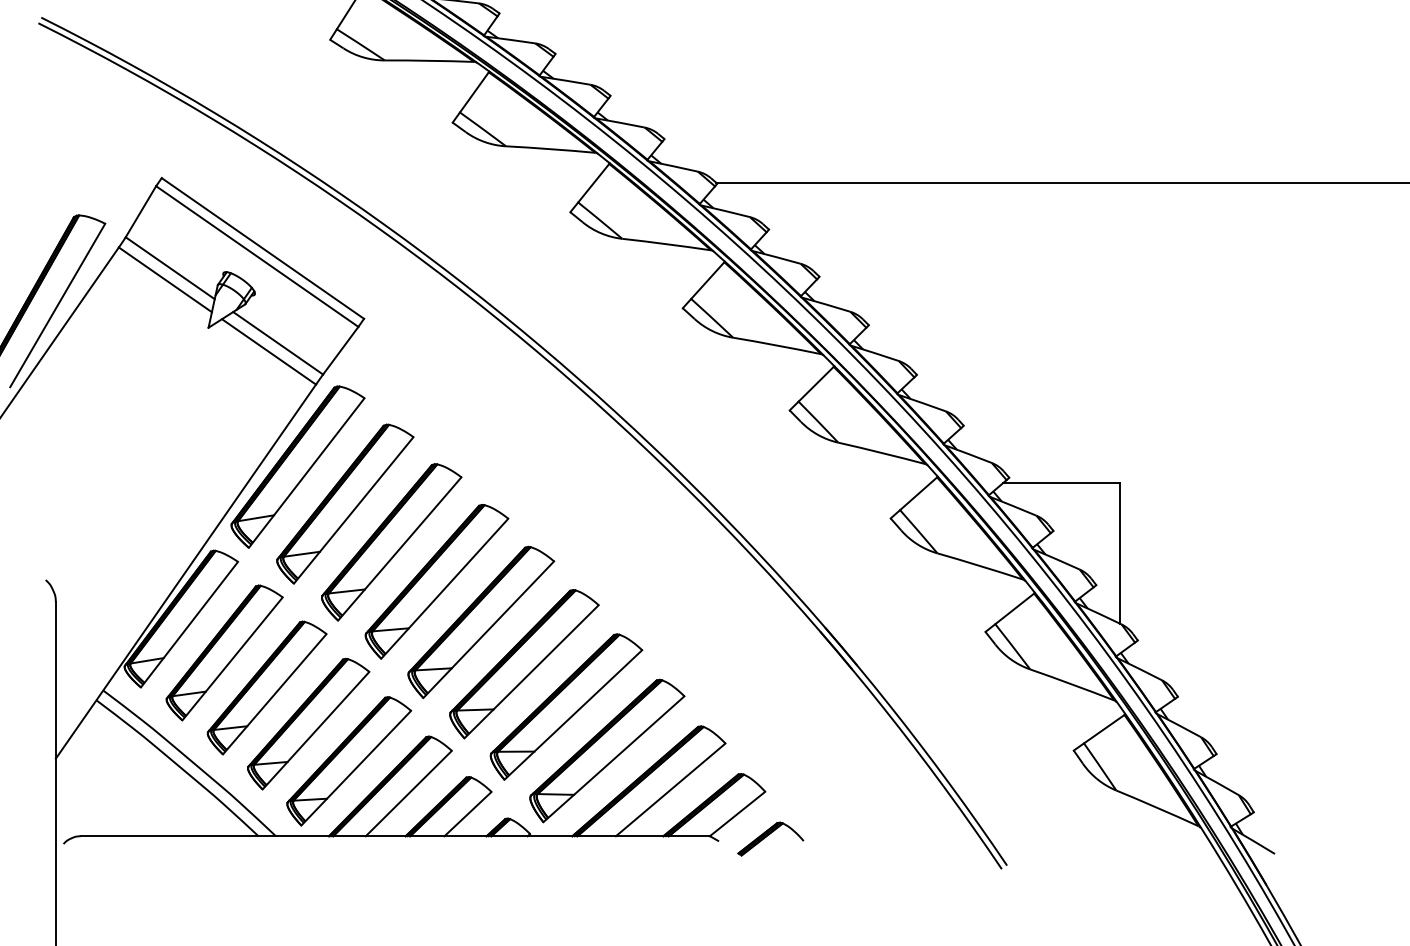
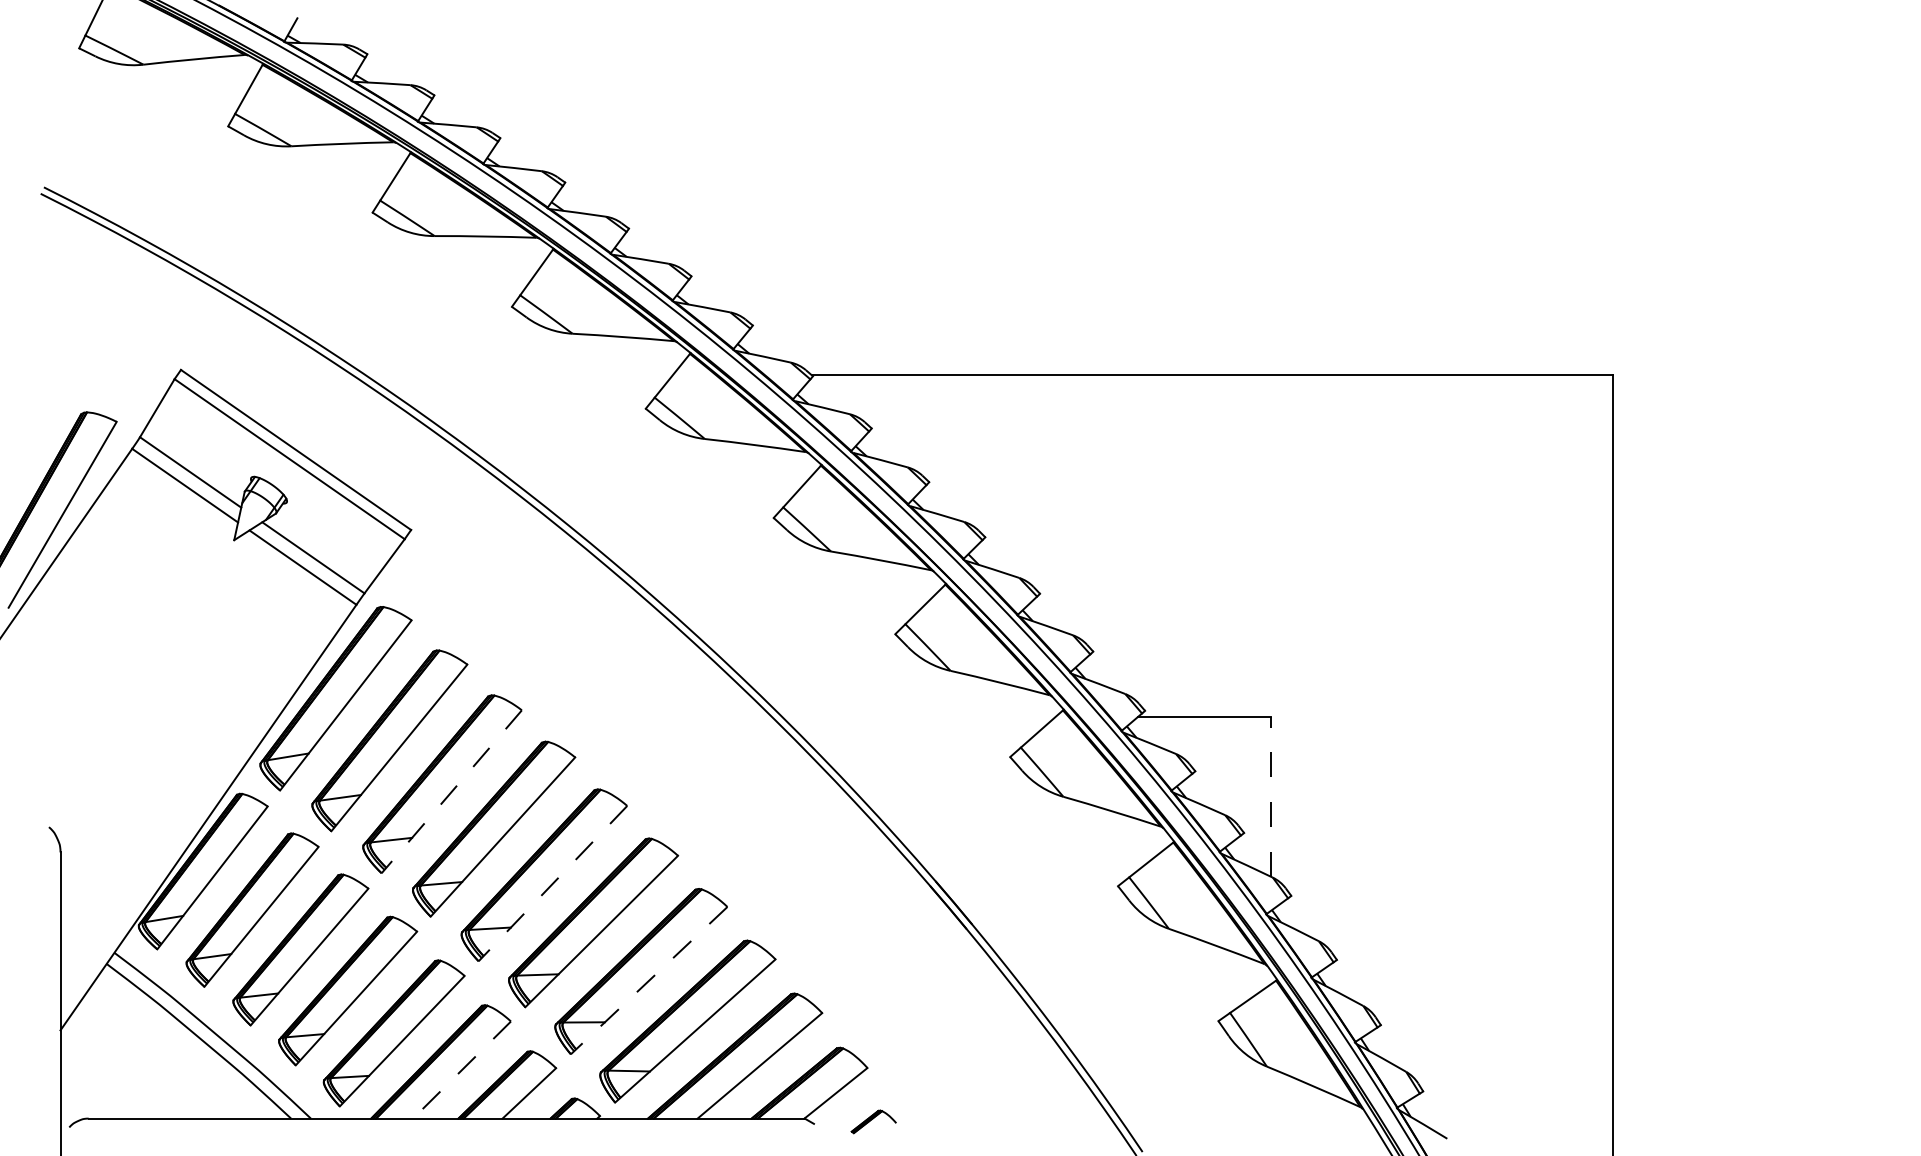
line: (399, 548) -> (451, 791), solid -> dashed
line: (1120, 553) -> (1271, 796), solid -> dashed
line: (488, 629) -> (552, 883), solid -> dashed
line: (573, 714) -> (649, 980), solid -> dashed
line: (409, 793) -> (462, 1070), solid -> dashed
part: (770, 838) -> (873, 1121), size x0.6

